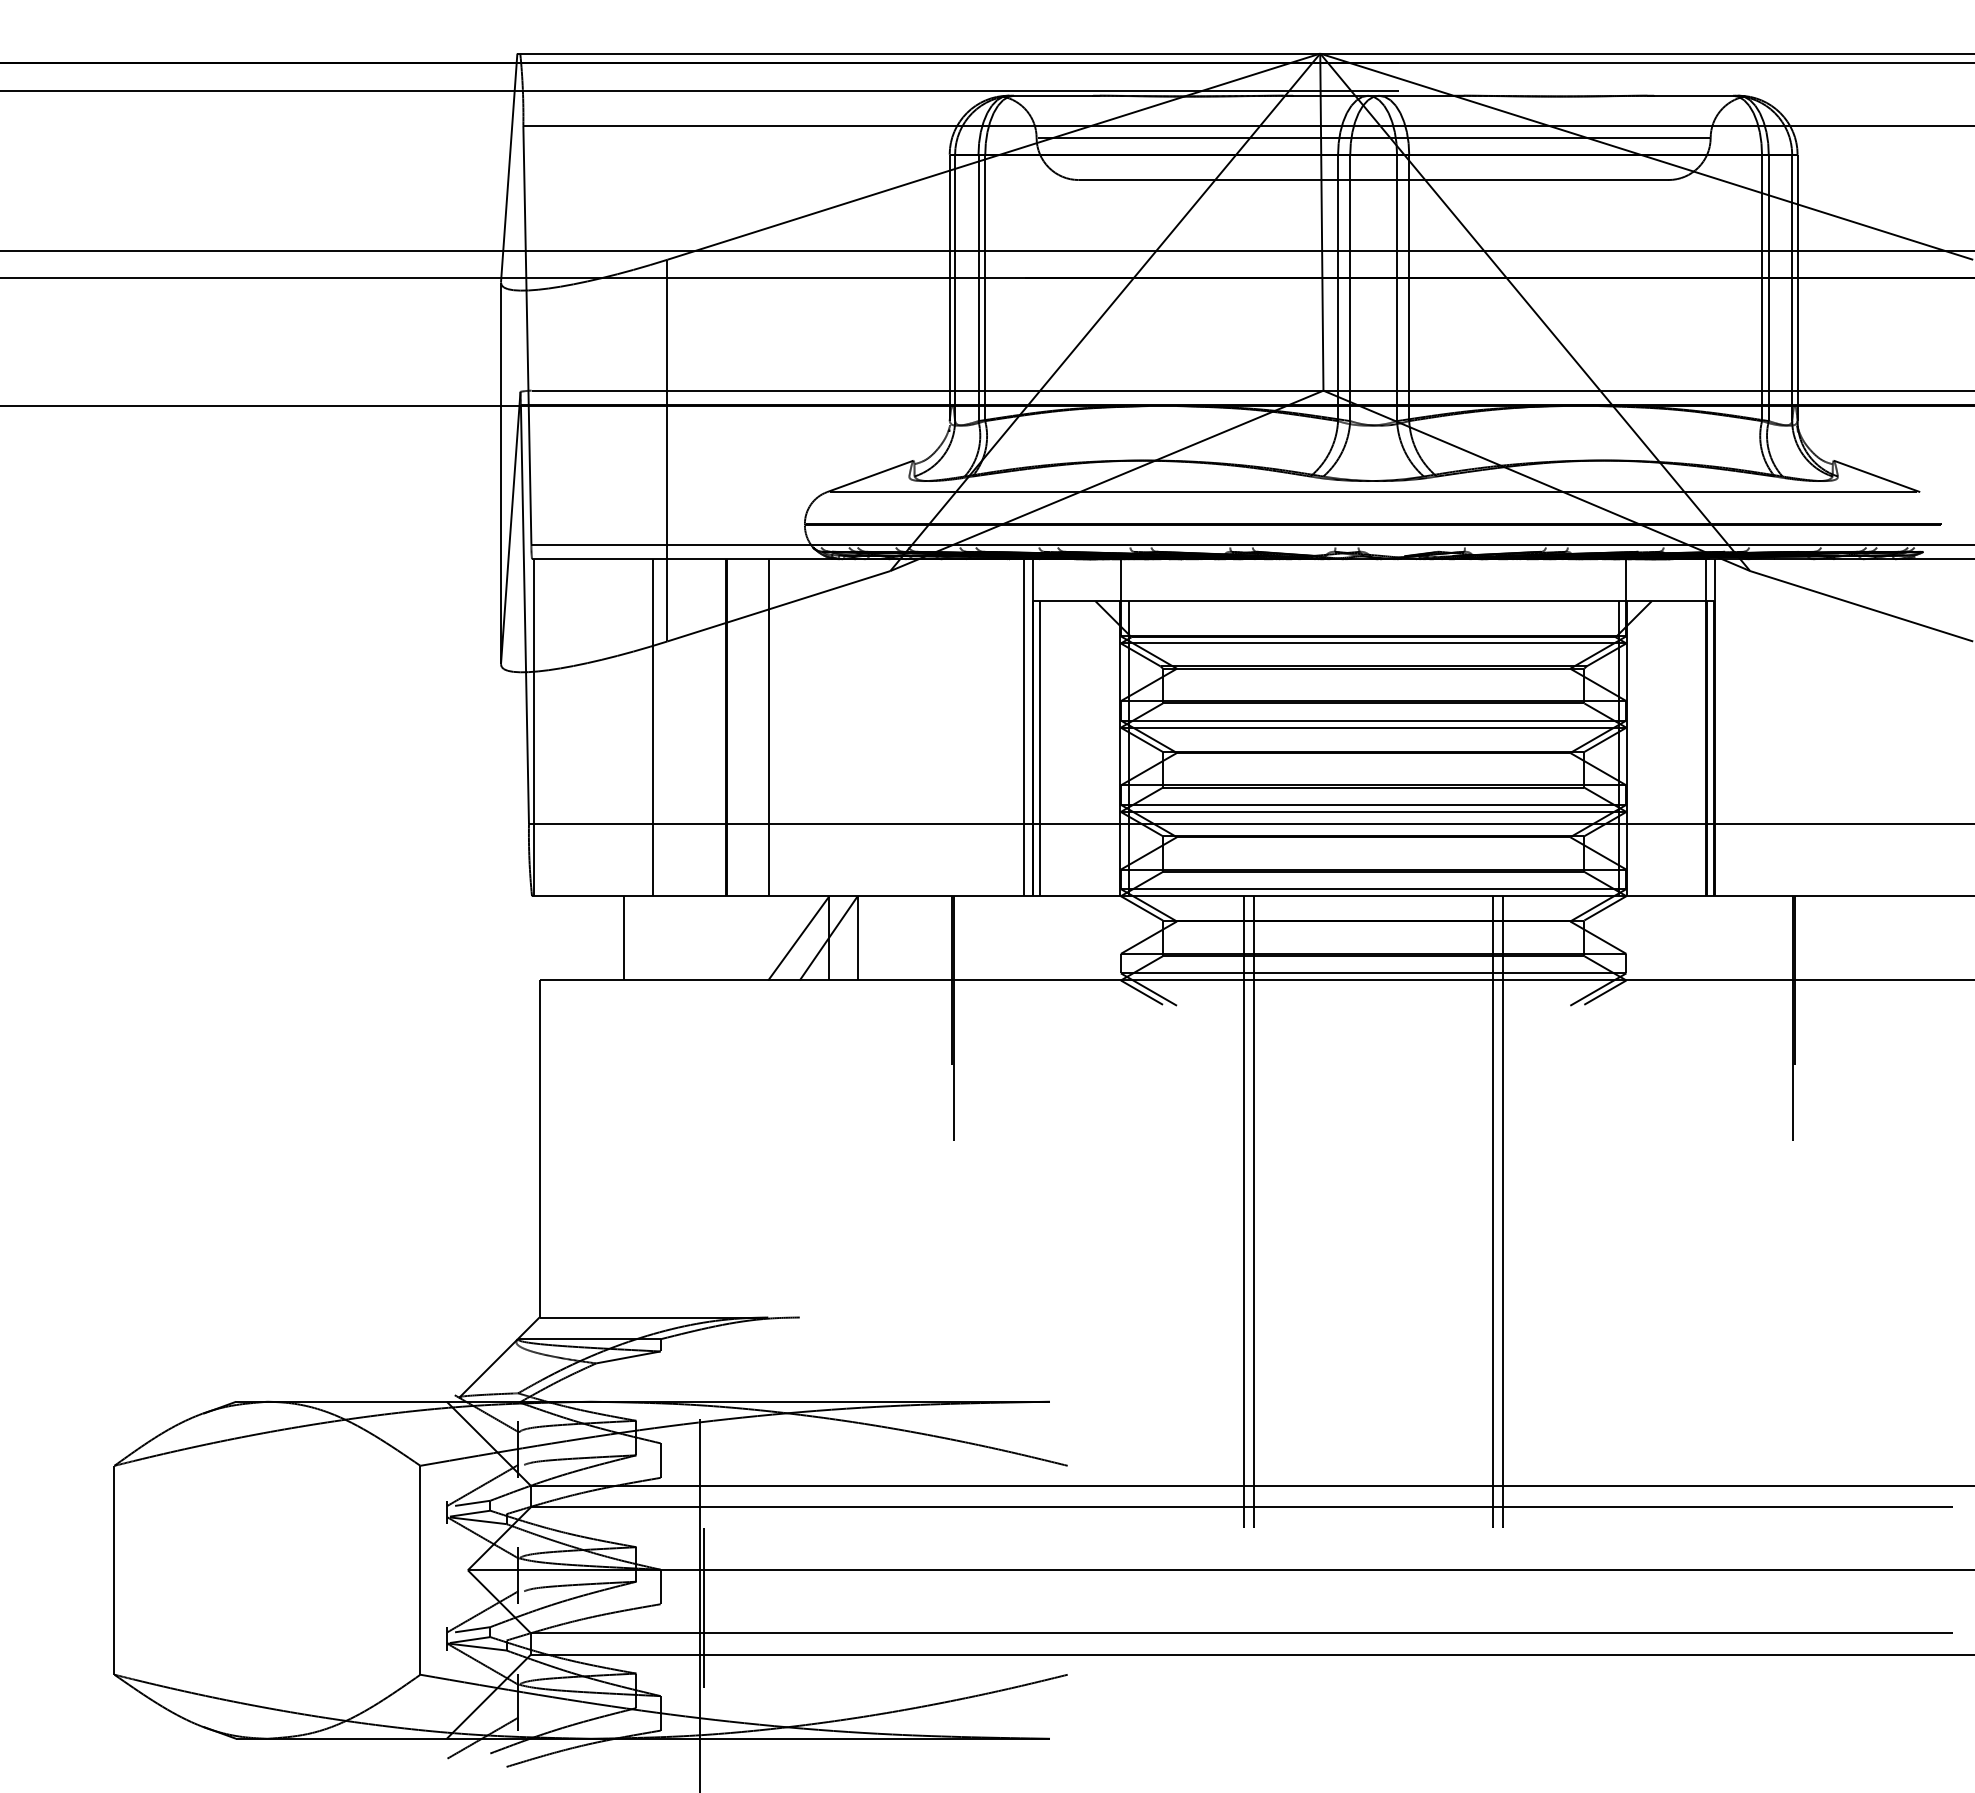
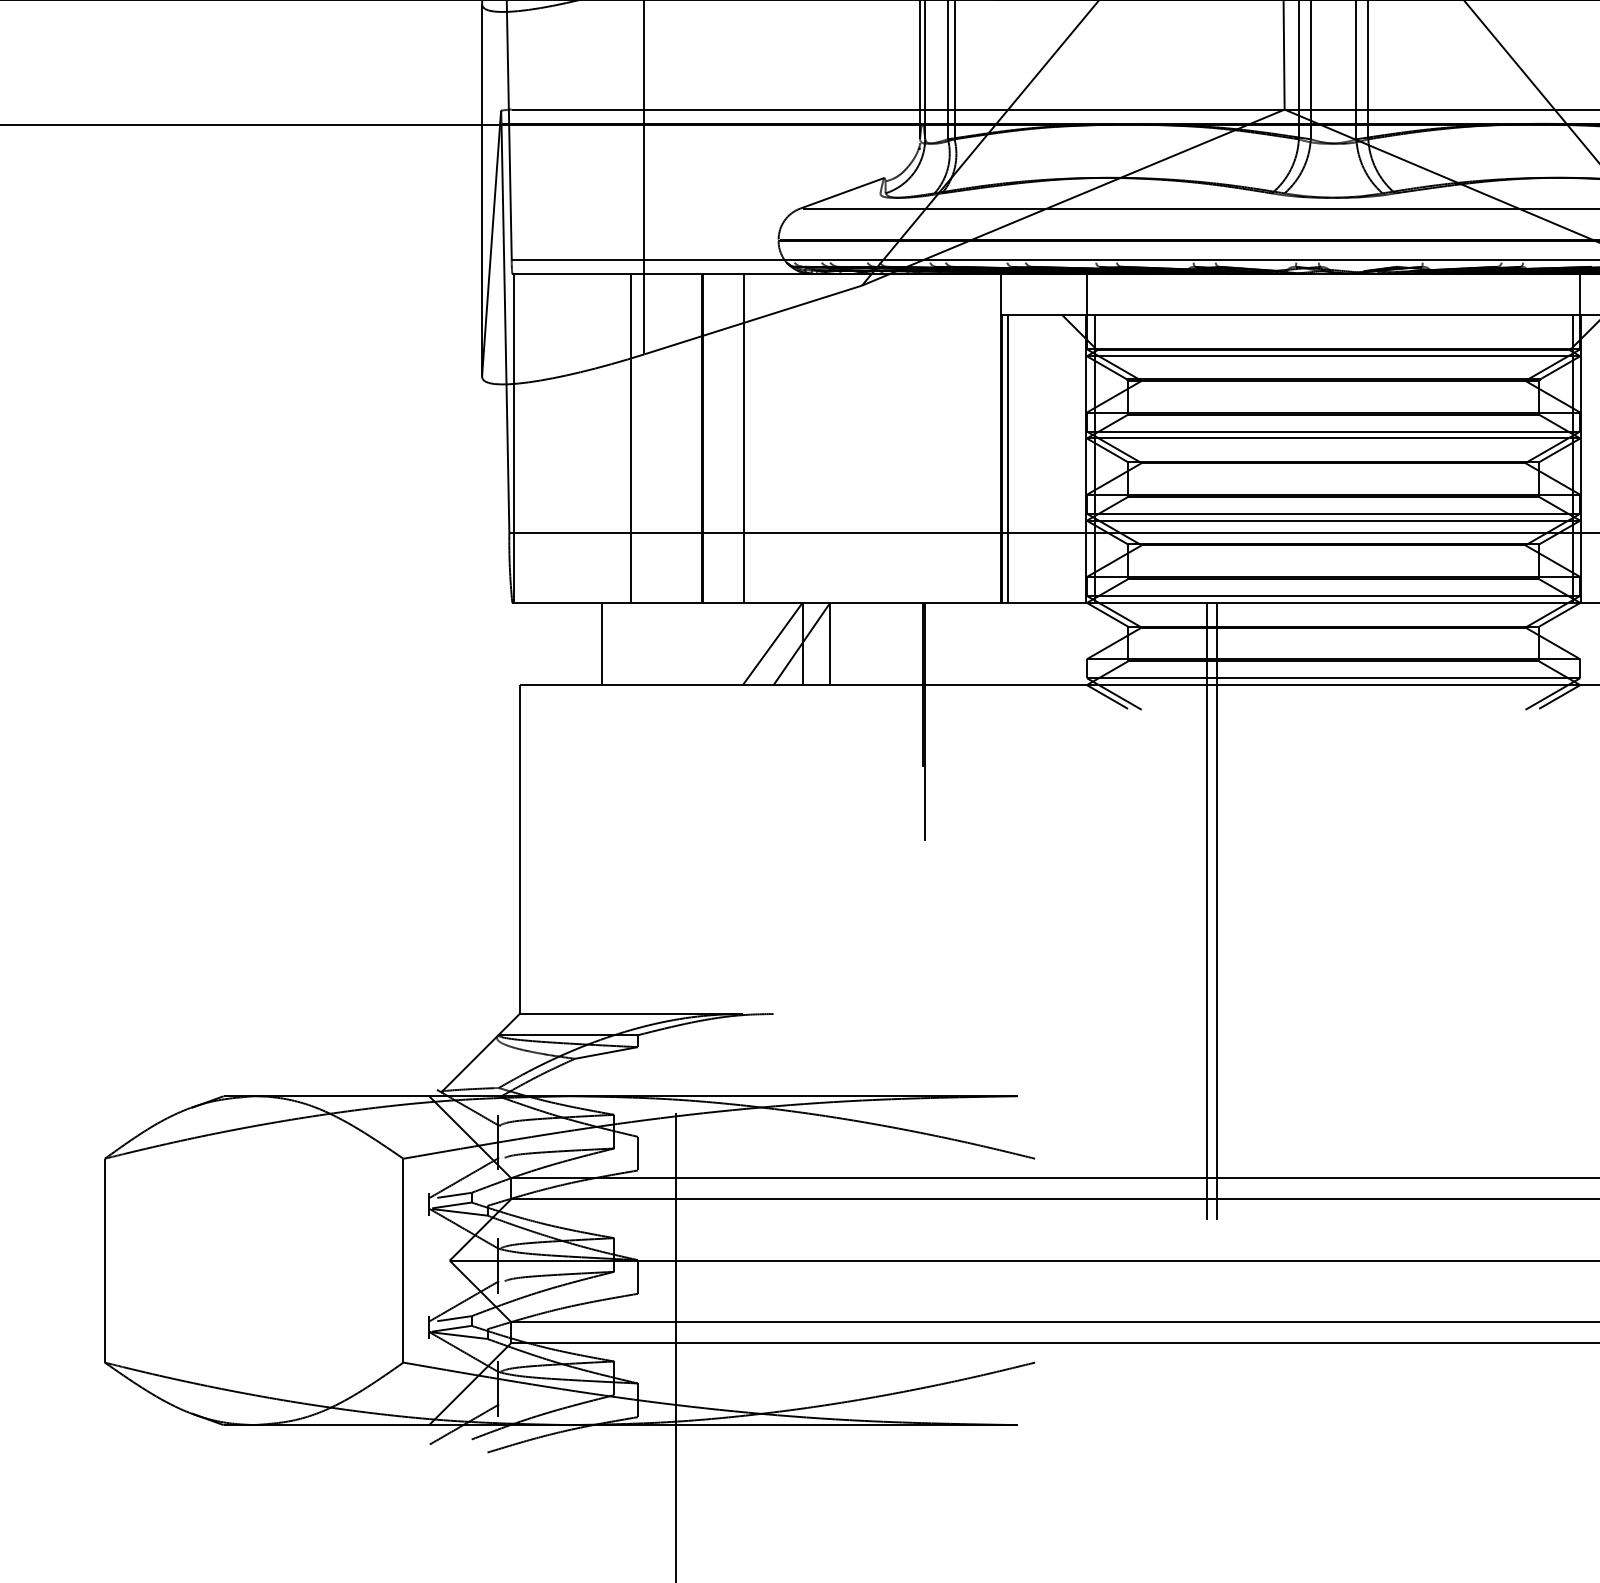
line: (1023, 727) -> (991, 438), removed
line: (1493, 1212) -> (1450, 911), removed
line: (1503, 1212) -> (1460, 911), removed
line: (703, 1608) -> (679, 1297), removed

